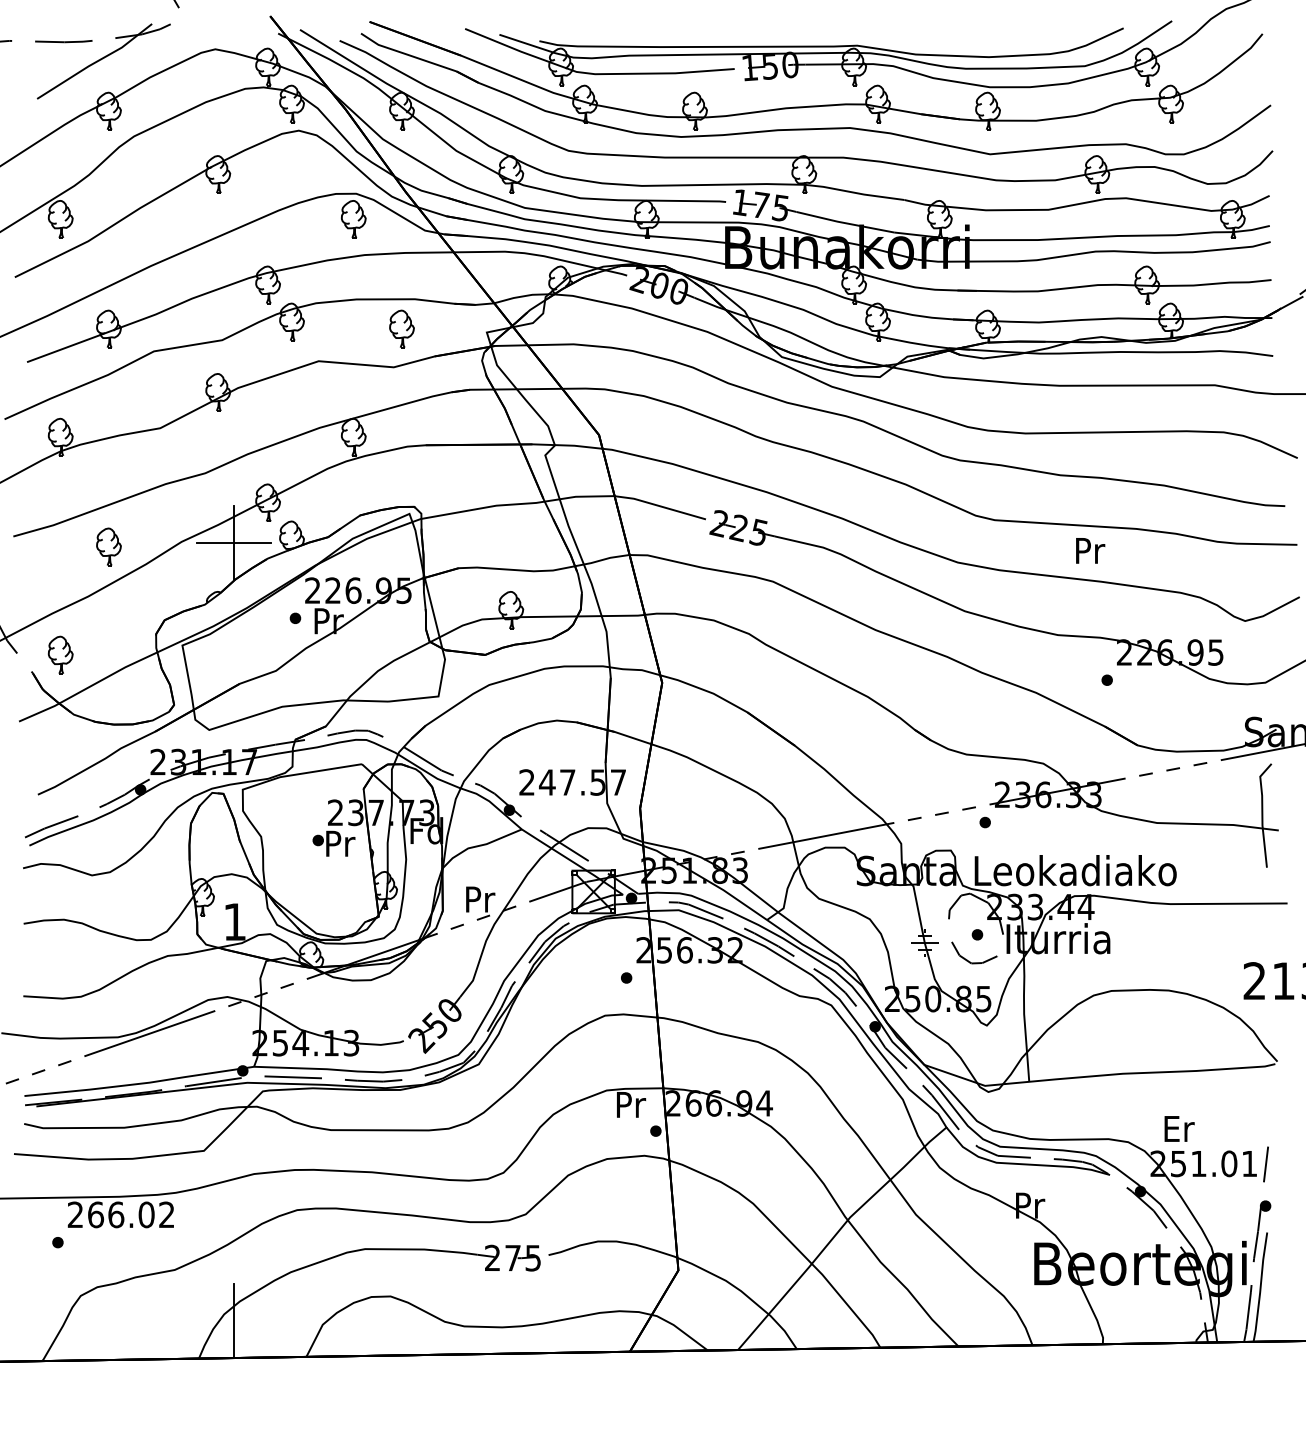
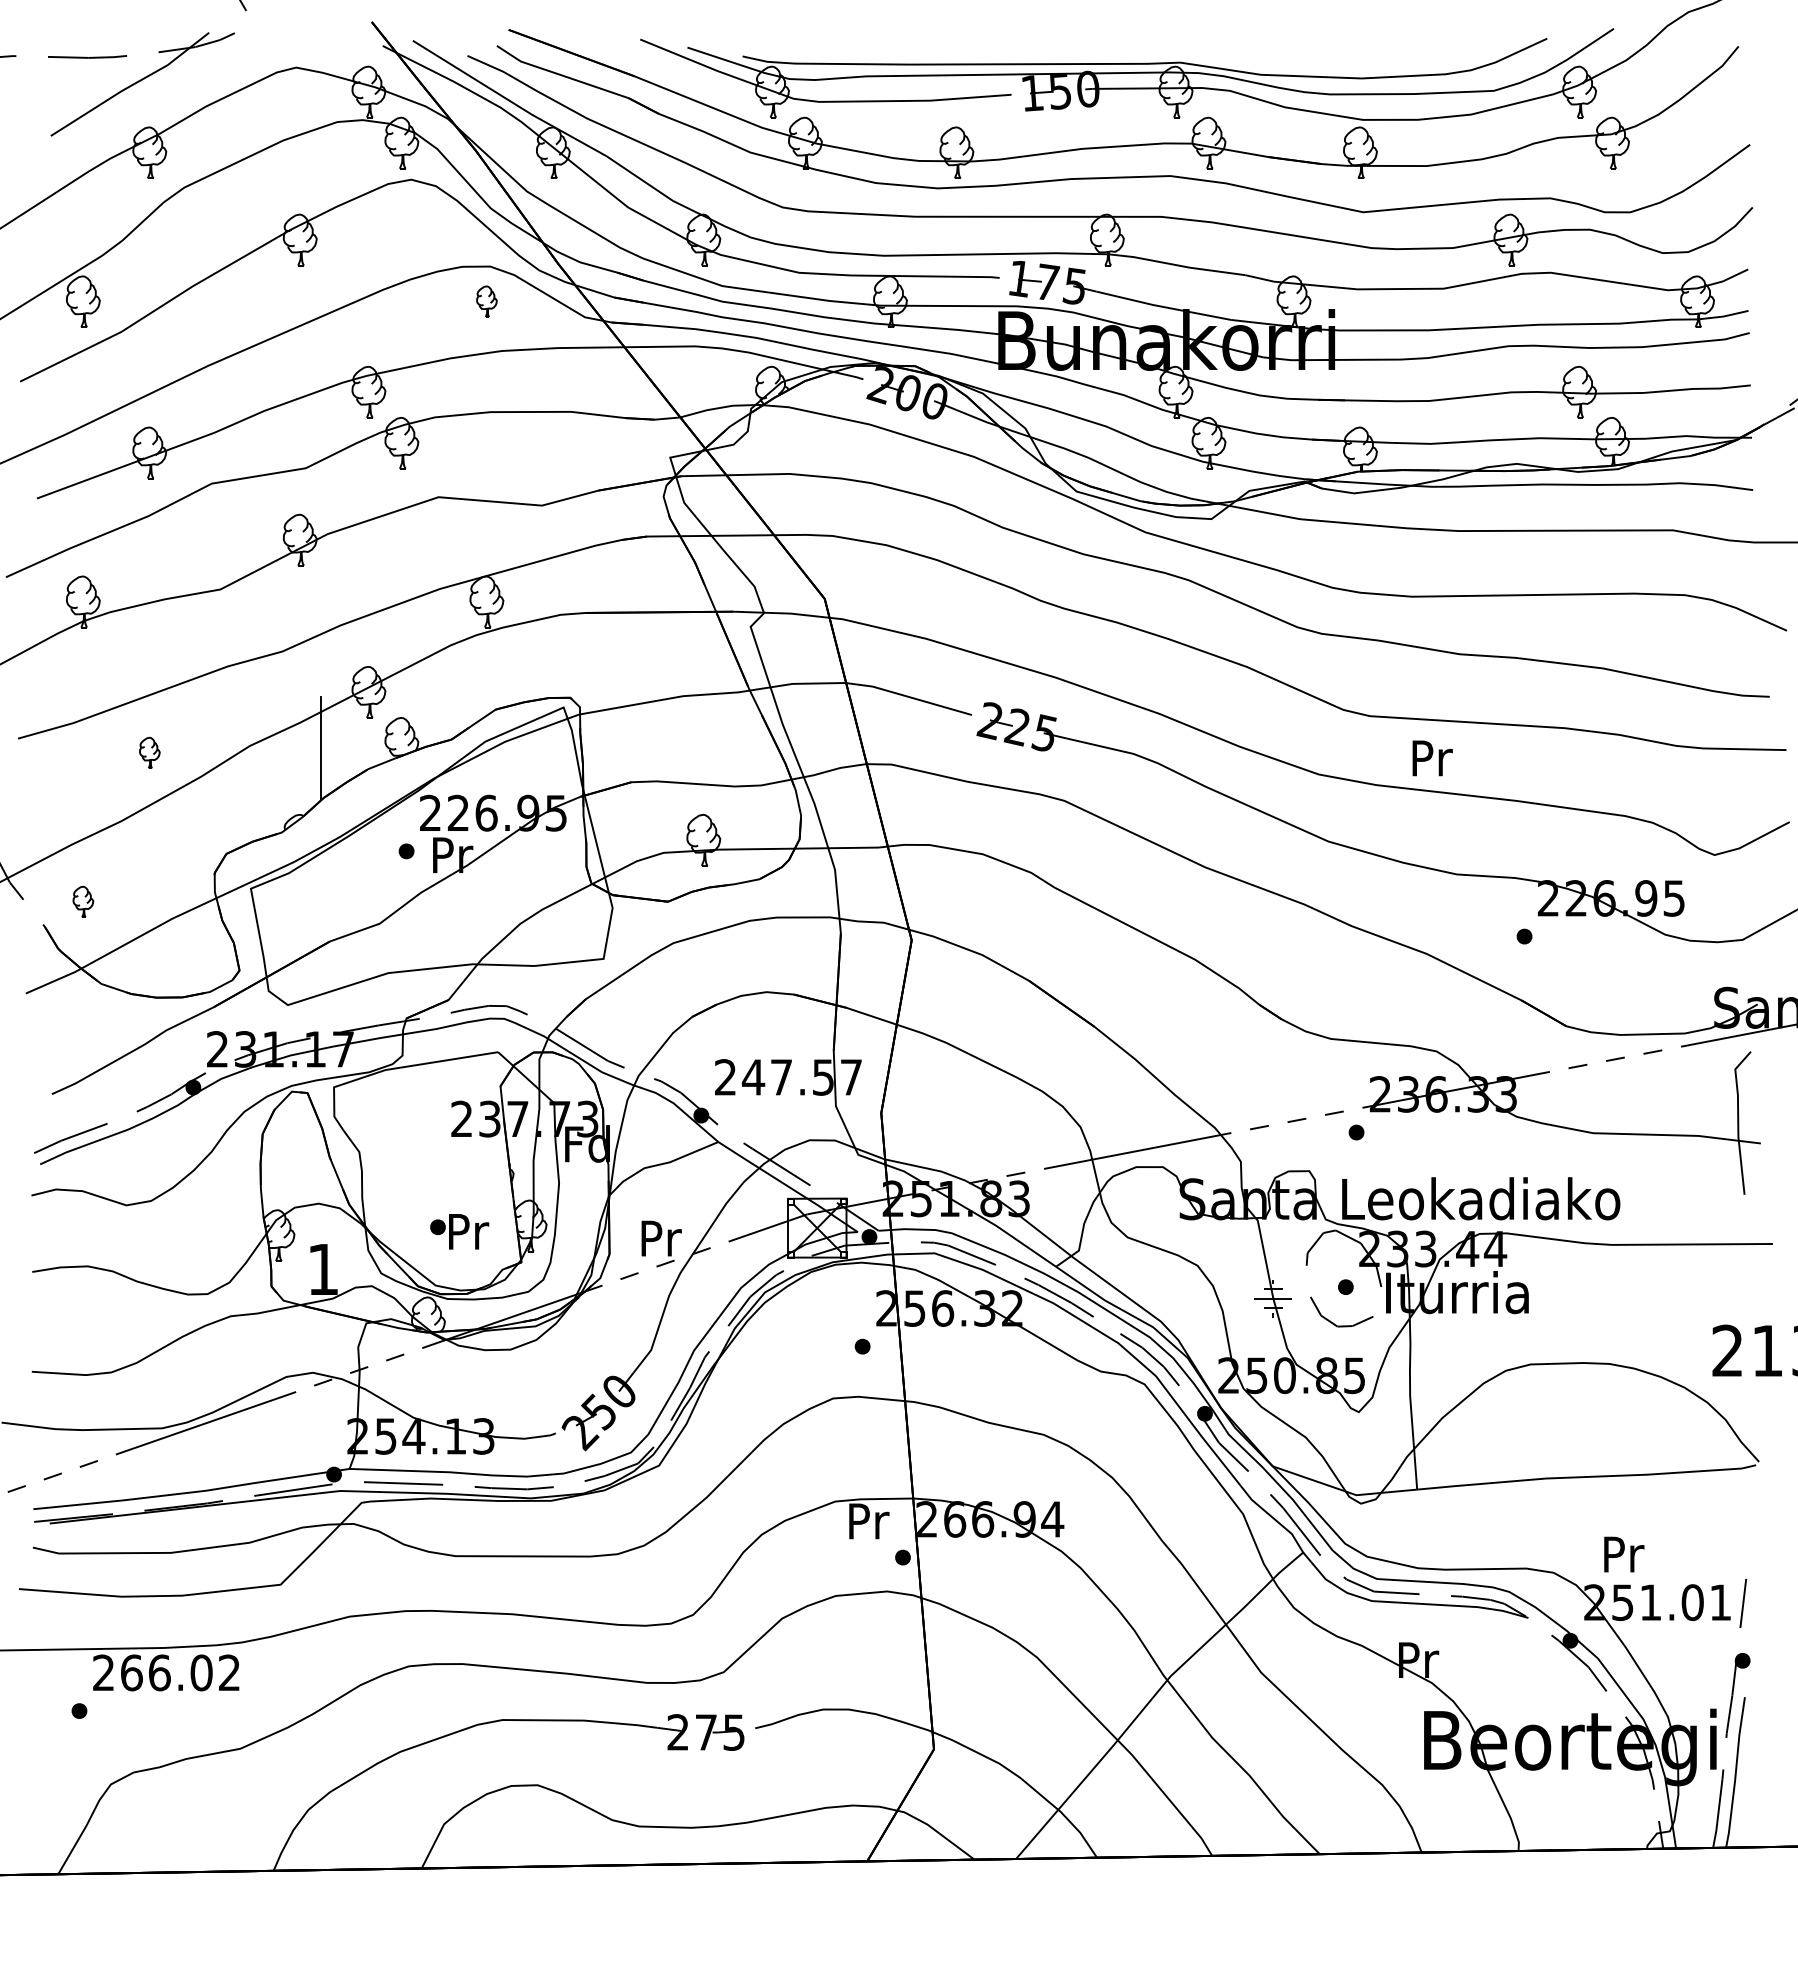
part: (353, 219) -> (486, 301), size x0.6
part: (402, 328) -> (553, 452), removed
line: (233, 542) -> (321, 747), removed
part: (108, 546) -> (149, 752), size x0.6
text: (1090, 550) -> (1432, 758), moved
part: (60, 654) -> (83, 901), size x0.6
text: (333, 843) -> (459, 1231), moved
text: (1179, 1128) -> (1624, 1554), Er -> Pr
line: (233, 1321) -> (321, 1819), removed

